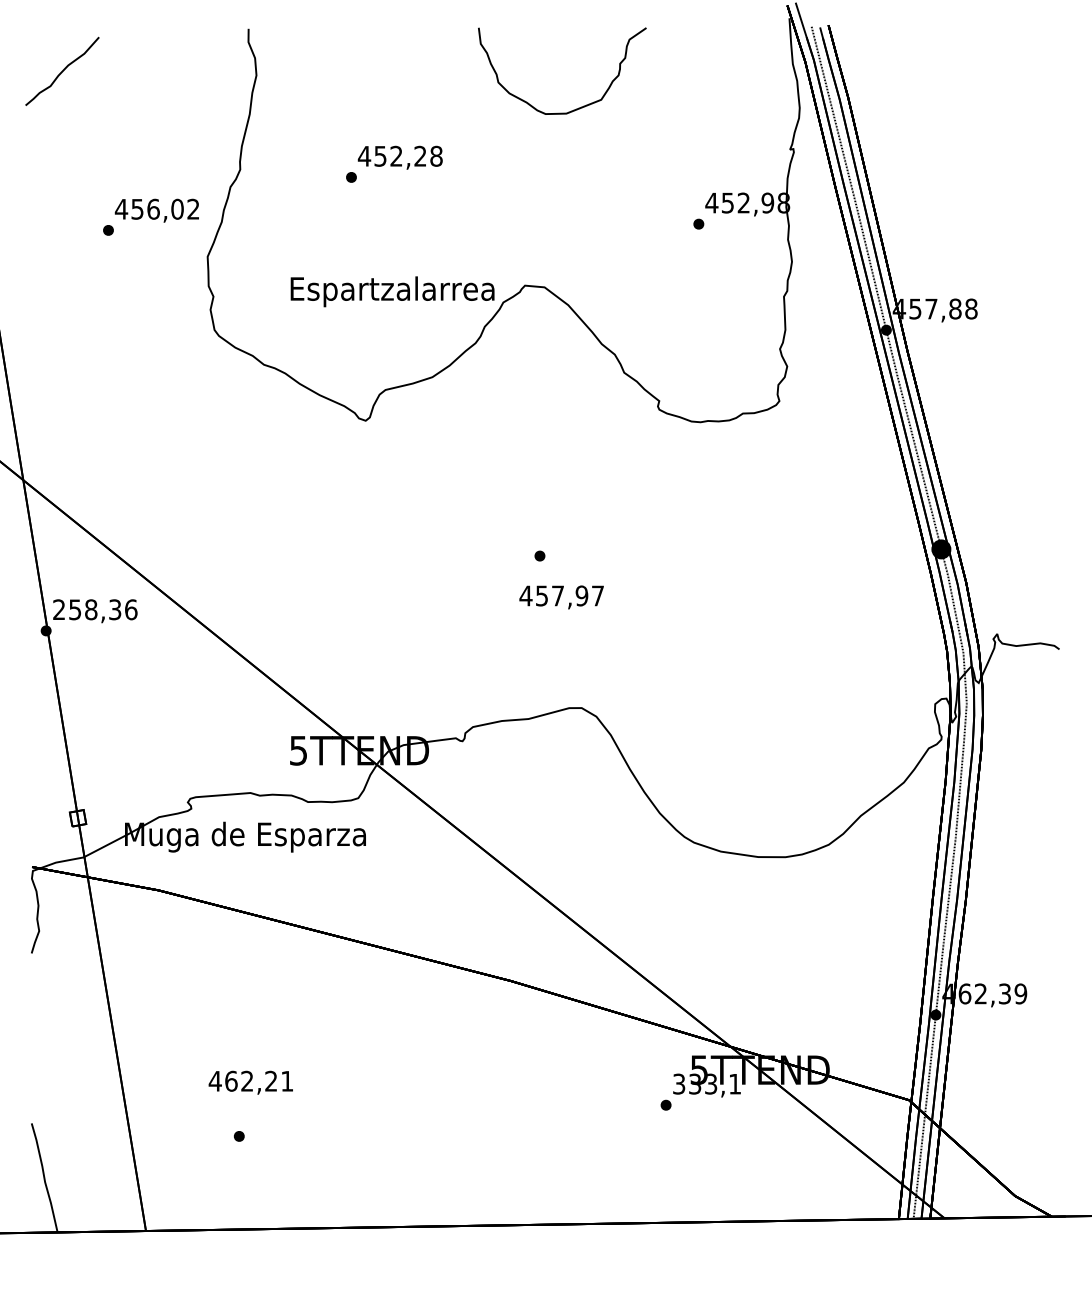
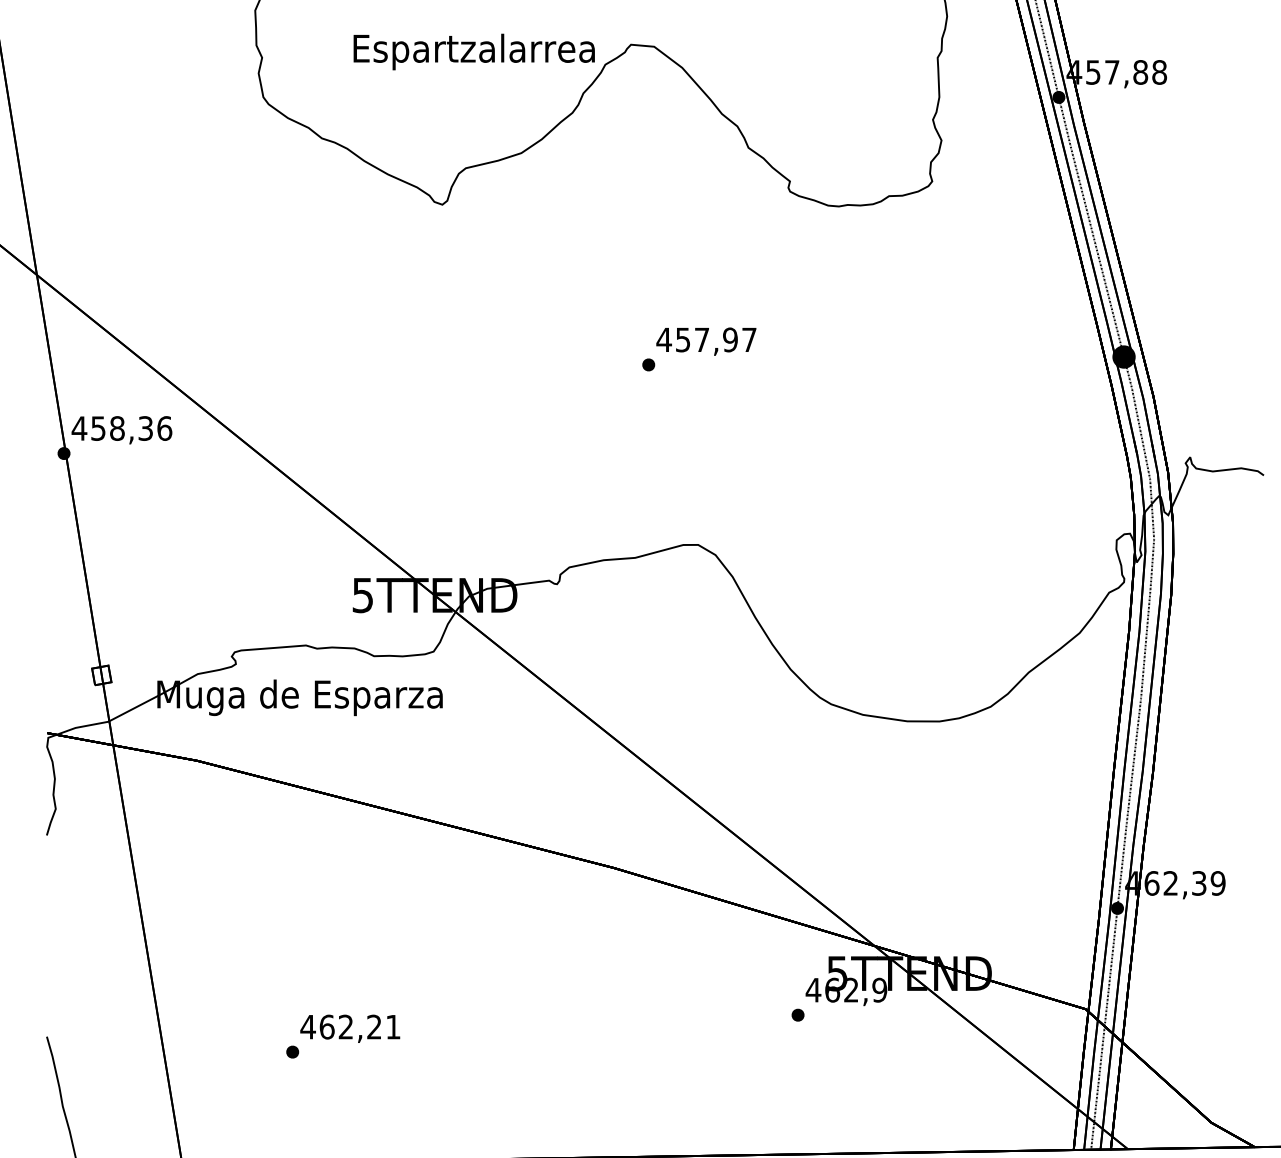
text: (561, 597) -> (706, 341), moved
text: (58, 609) -> (78, 428), 258,36 -> 458,36
text: (250, 1082) -> (349, 1028), moved
text: (706, 1083) -> (845, 989), 333,1 -> 462,9

